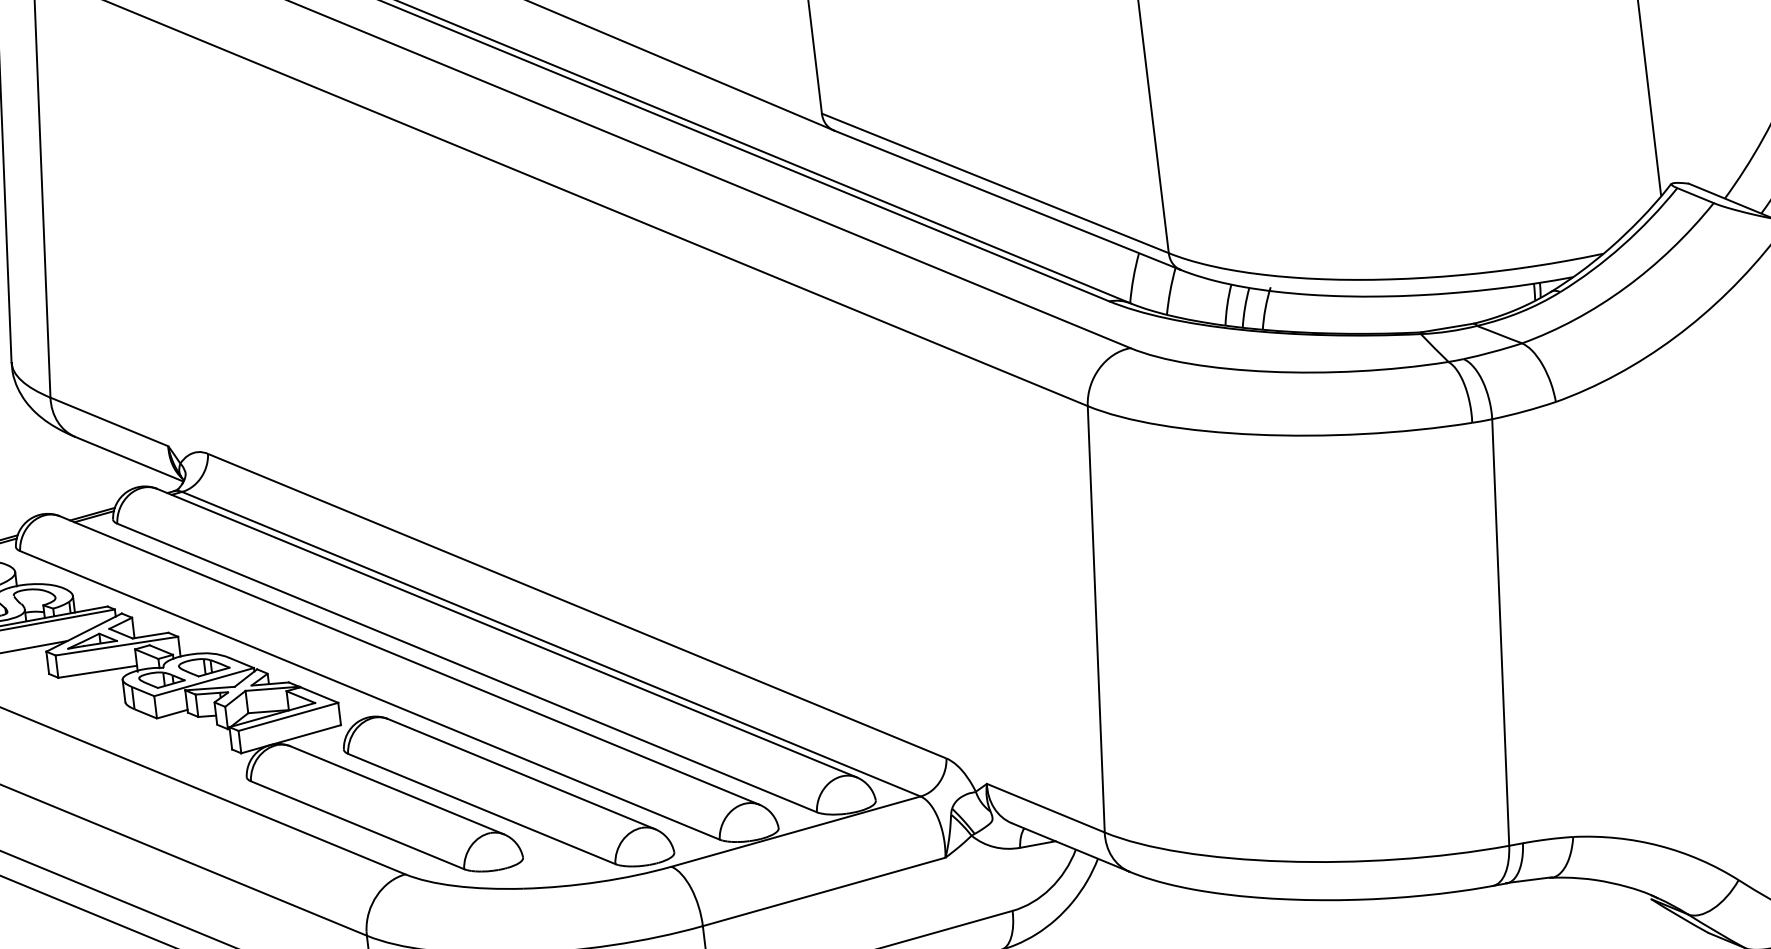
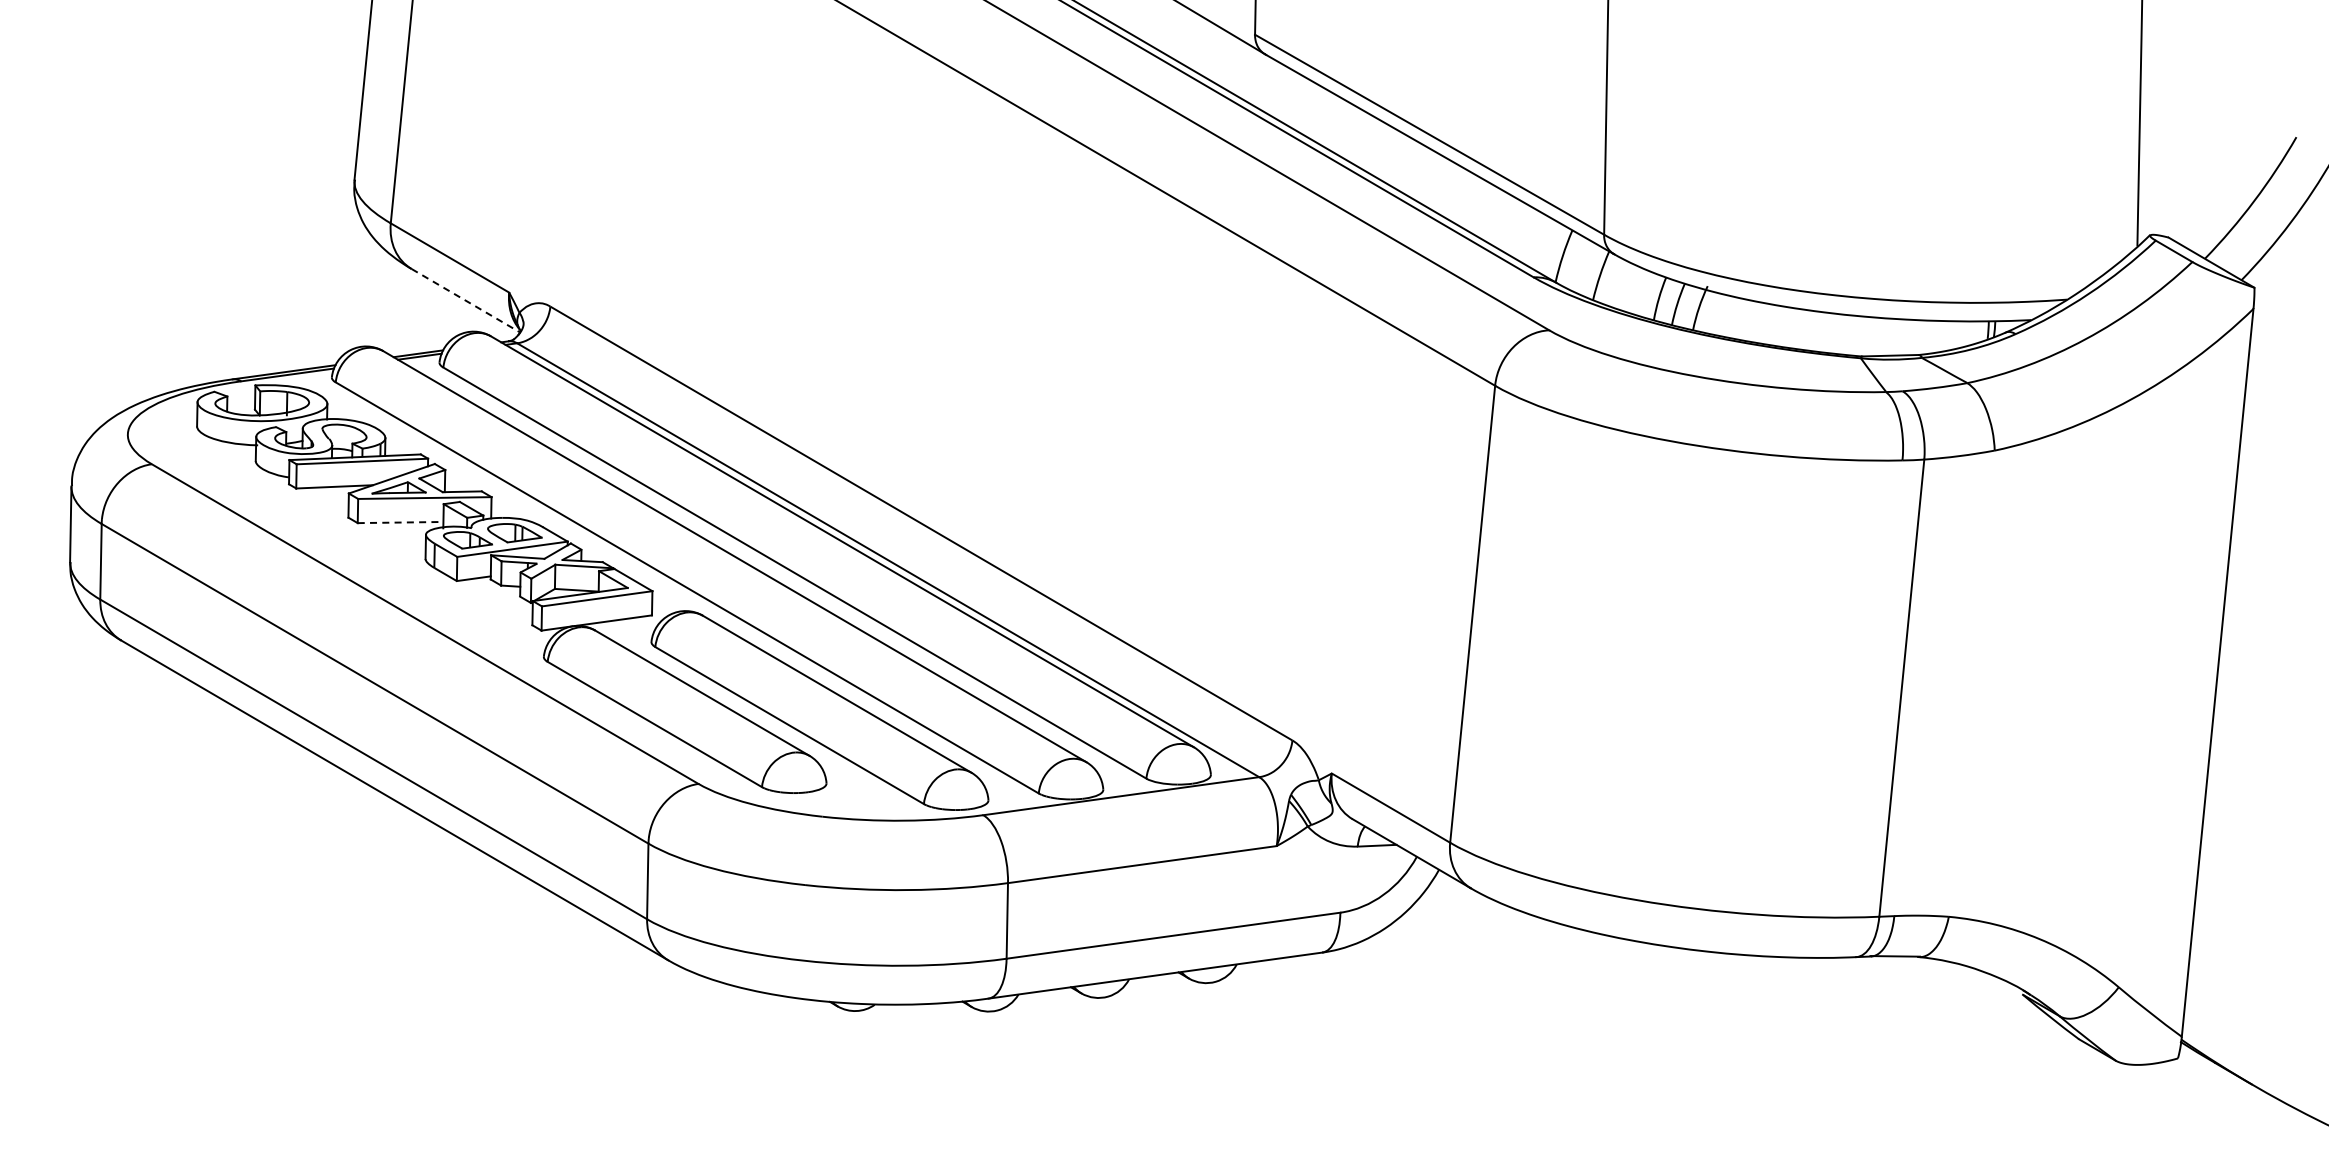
line: (129, 459) -> (465, 300), solid -> dashed
line: (97, 671) -> (400, 522), solid -> dashed

